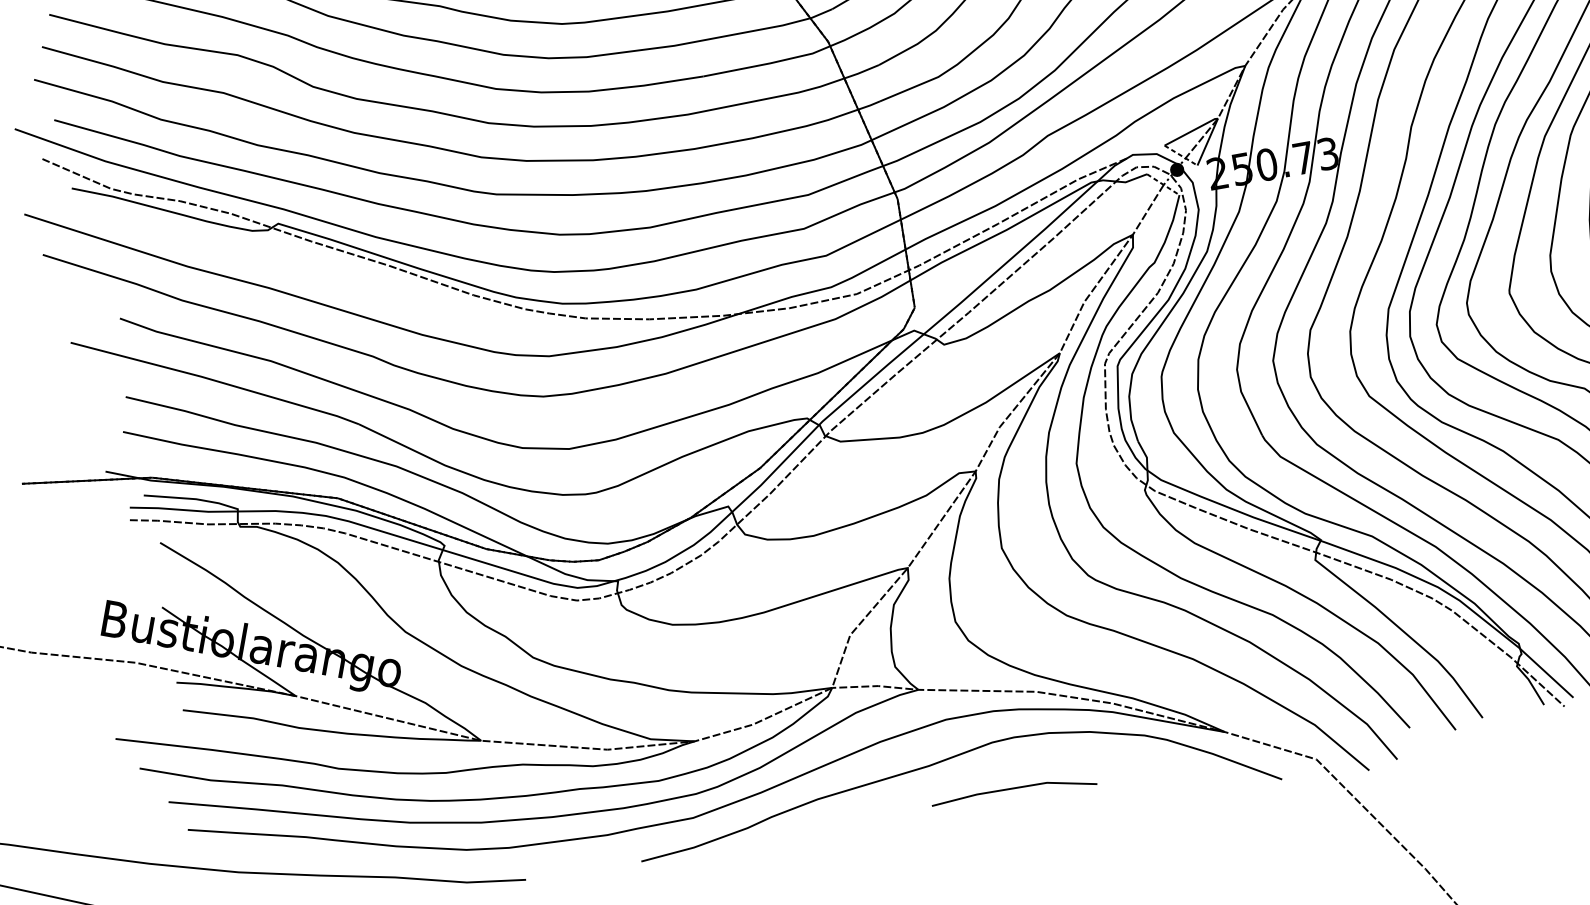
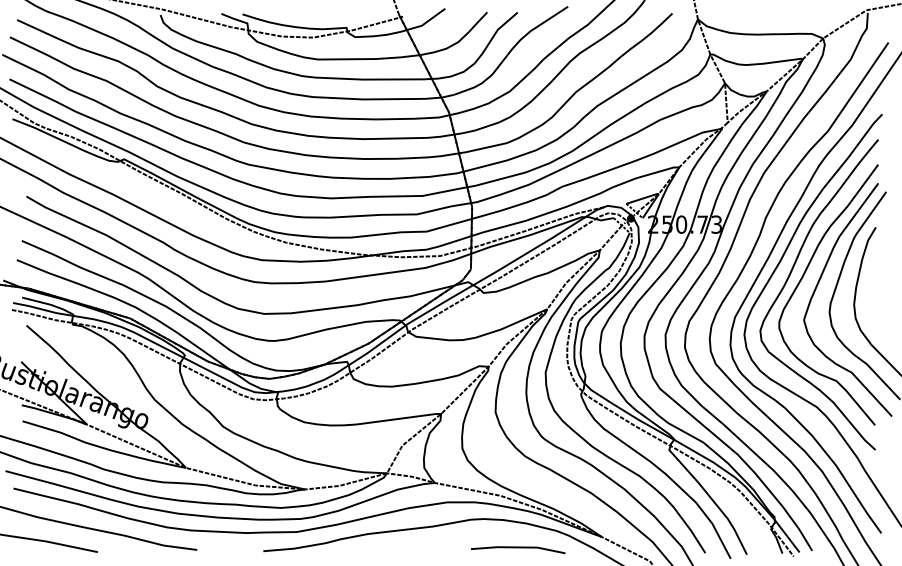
line: (1014, 790) -> (518, 548), moved

